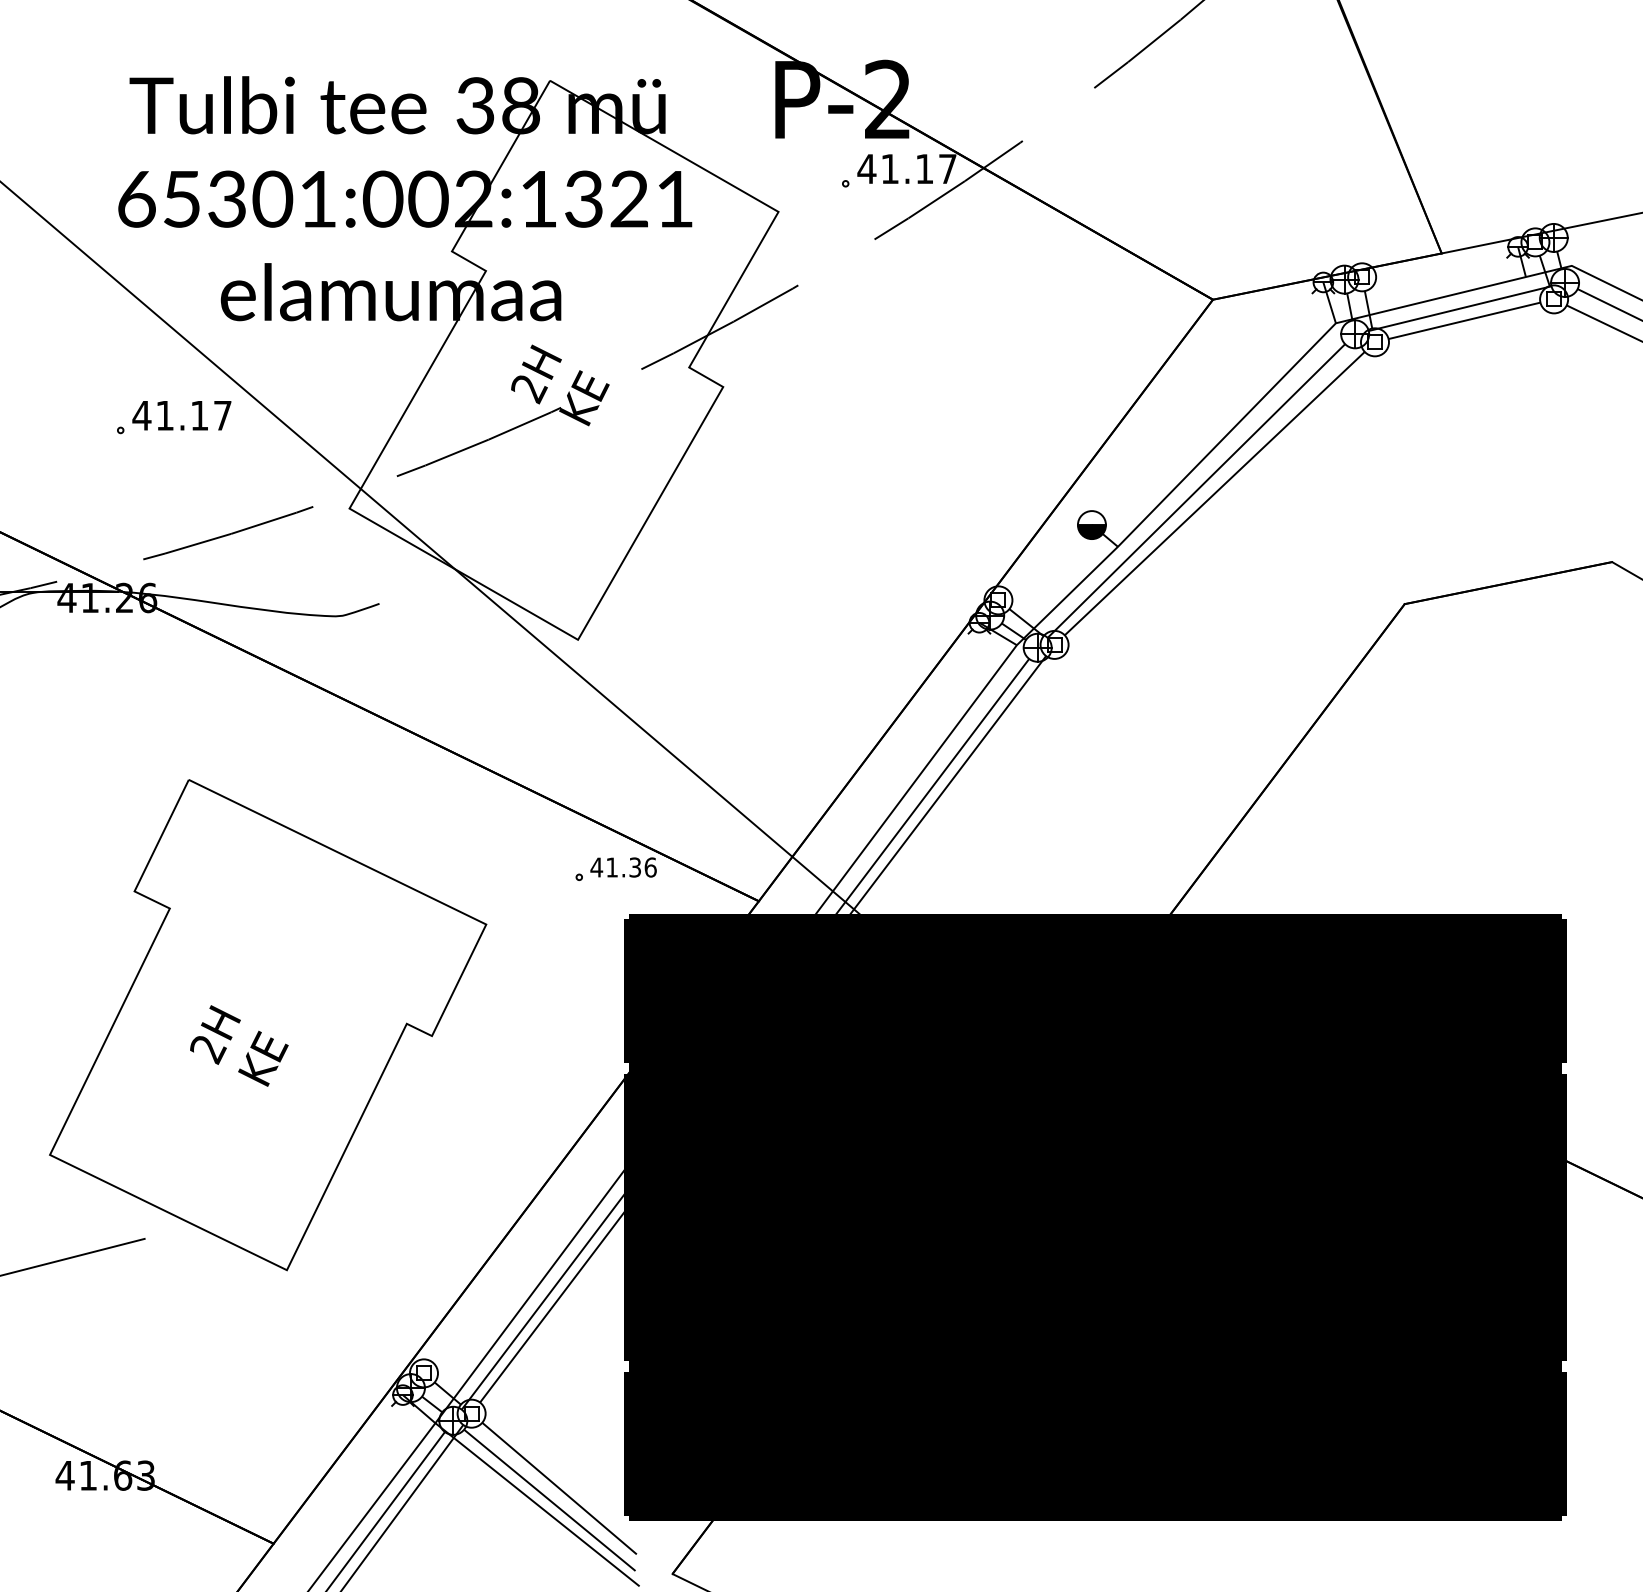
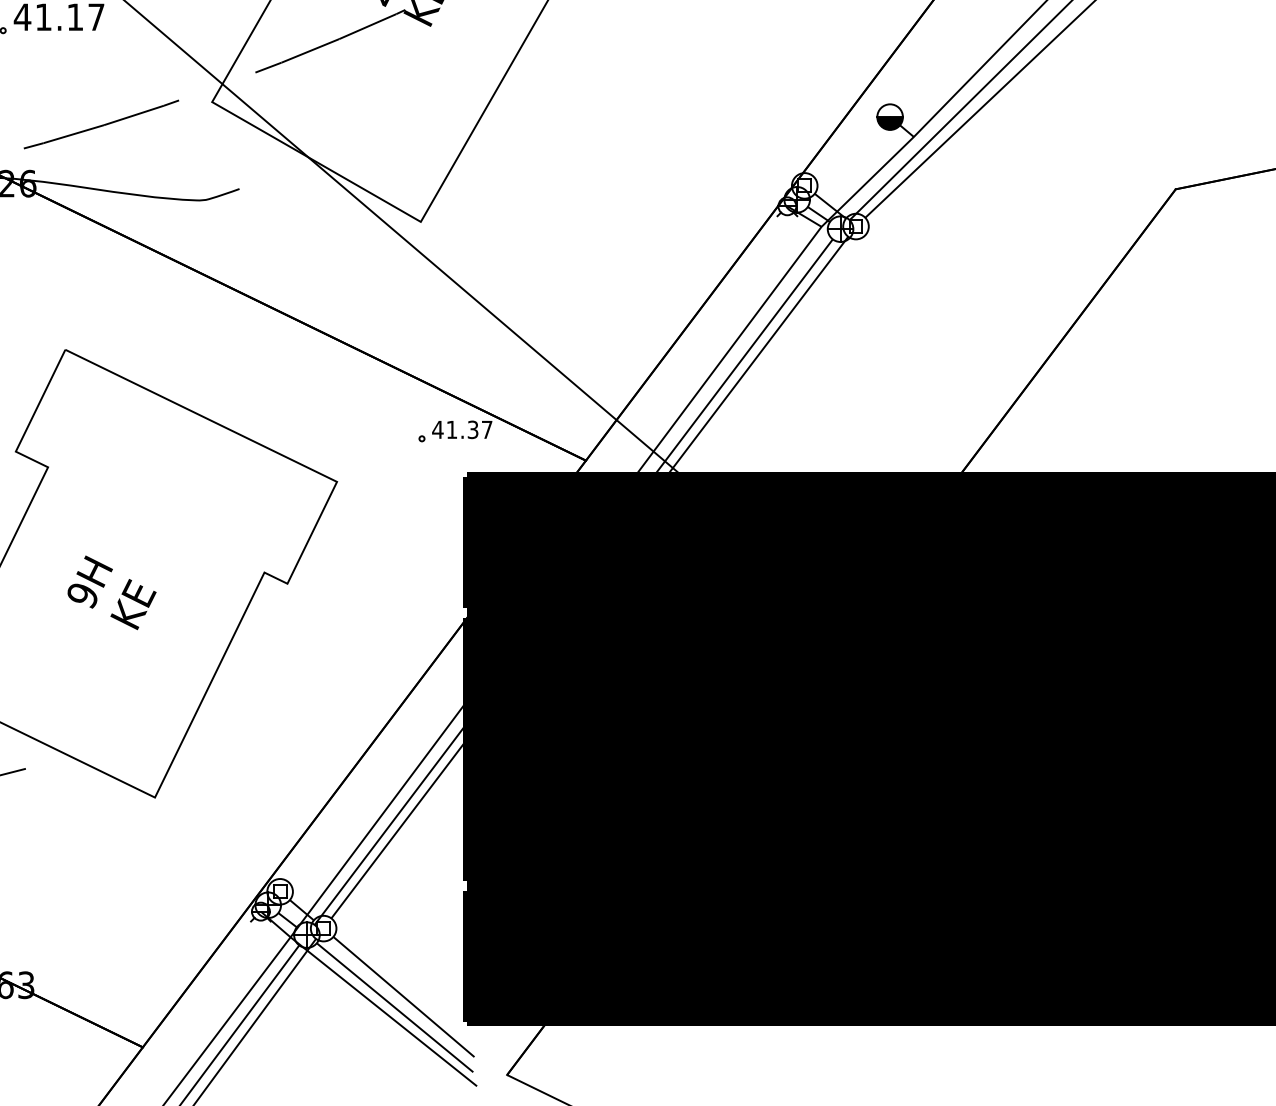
text: (650, 867) -> (487, 429), 41.36 -> 41.37
text: (208, 1050) -> (83, 596), 2H -> 9H

